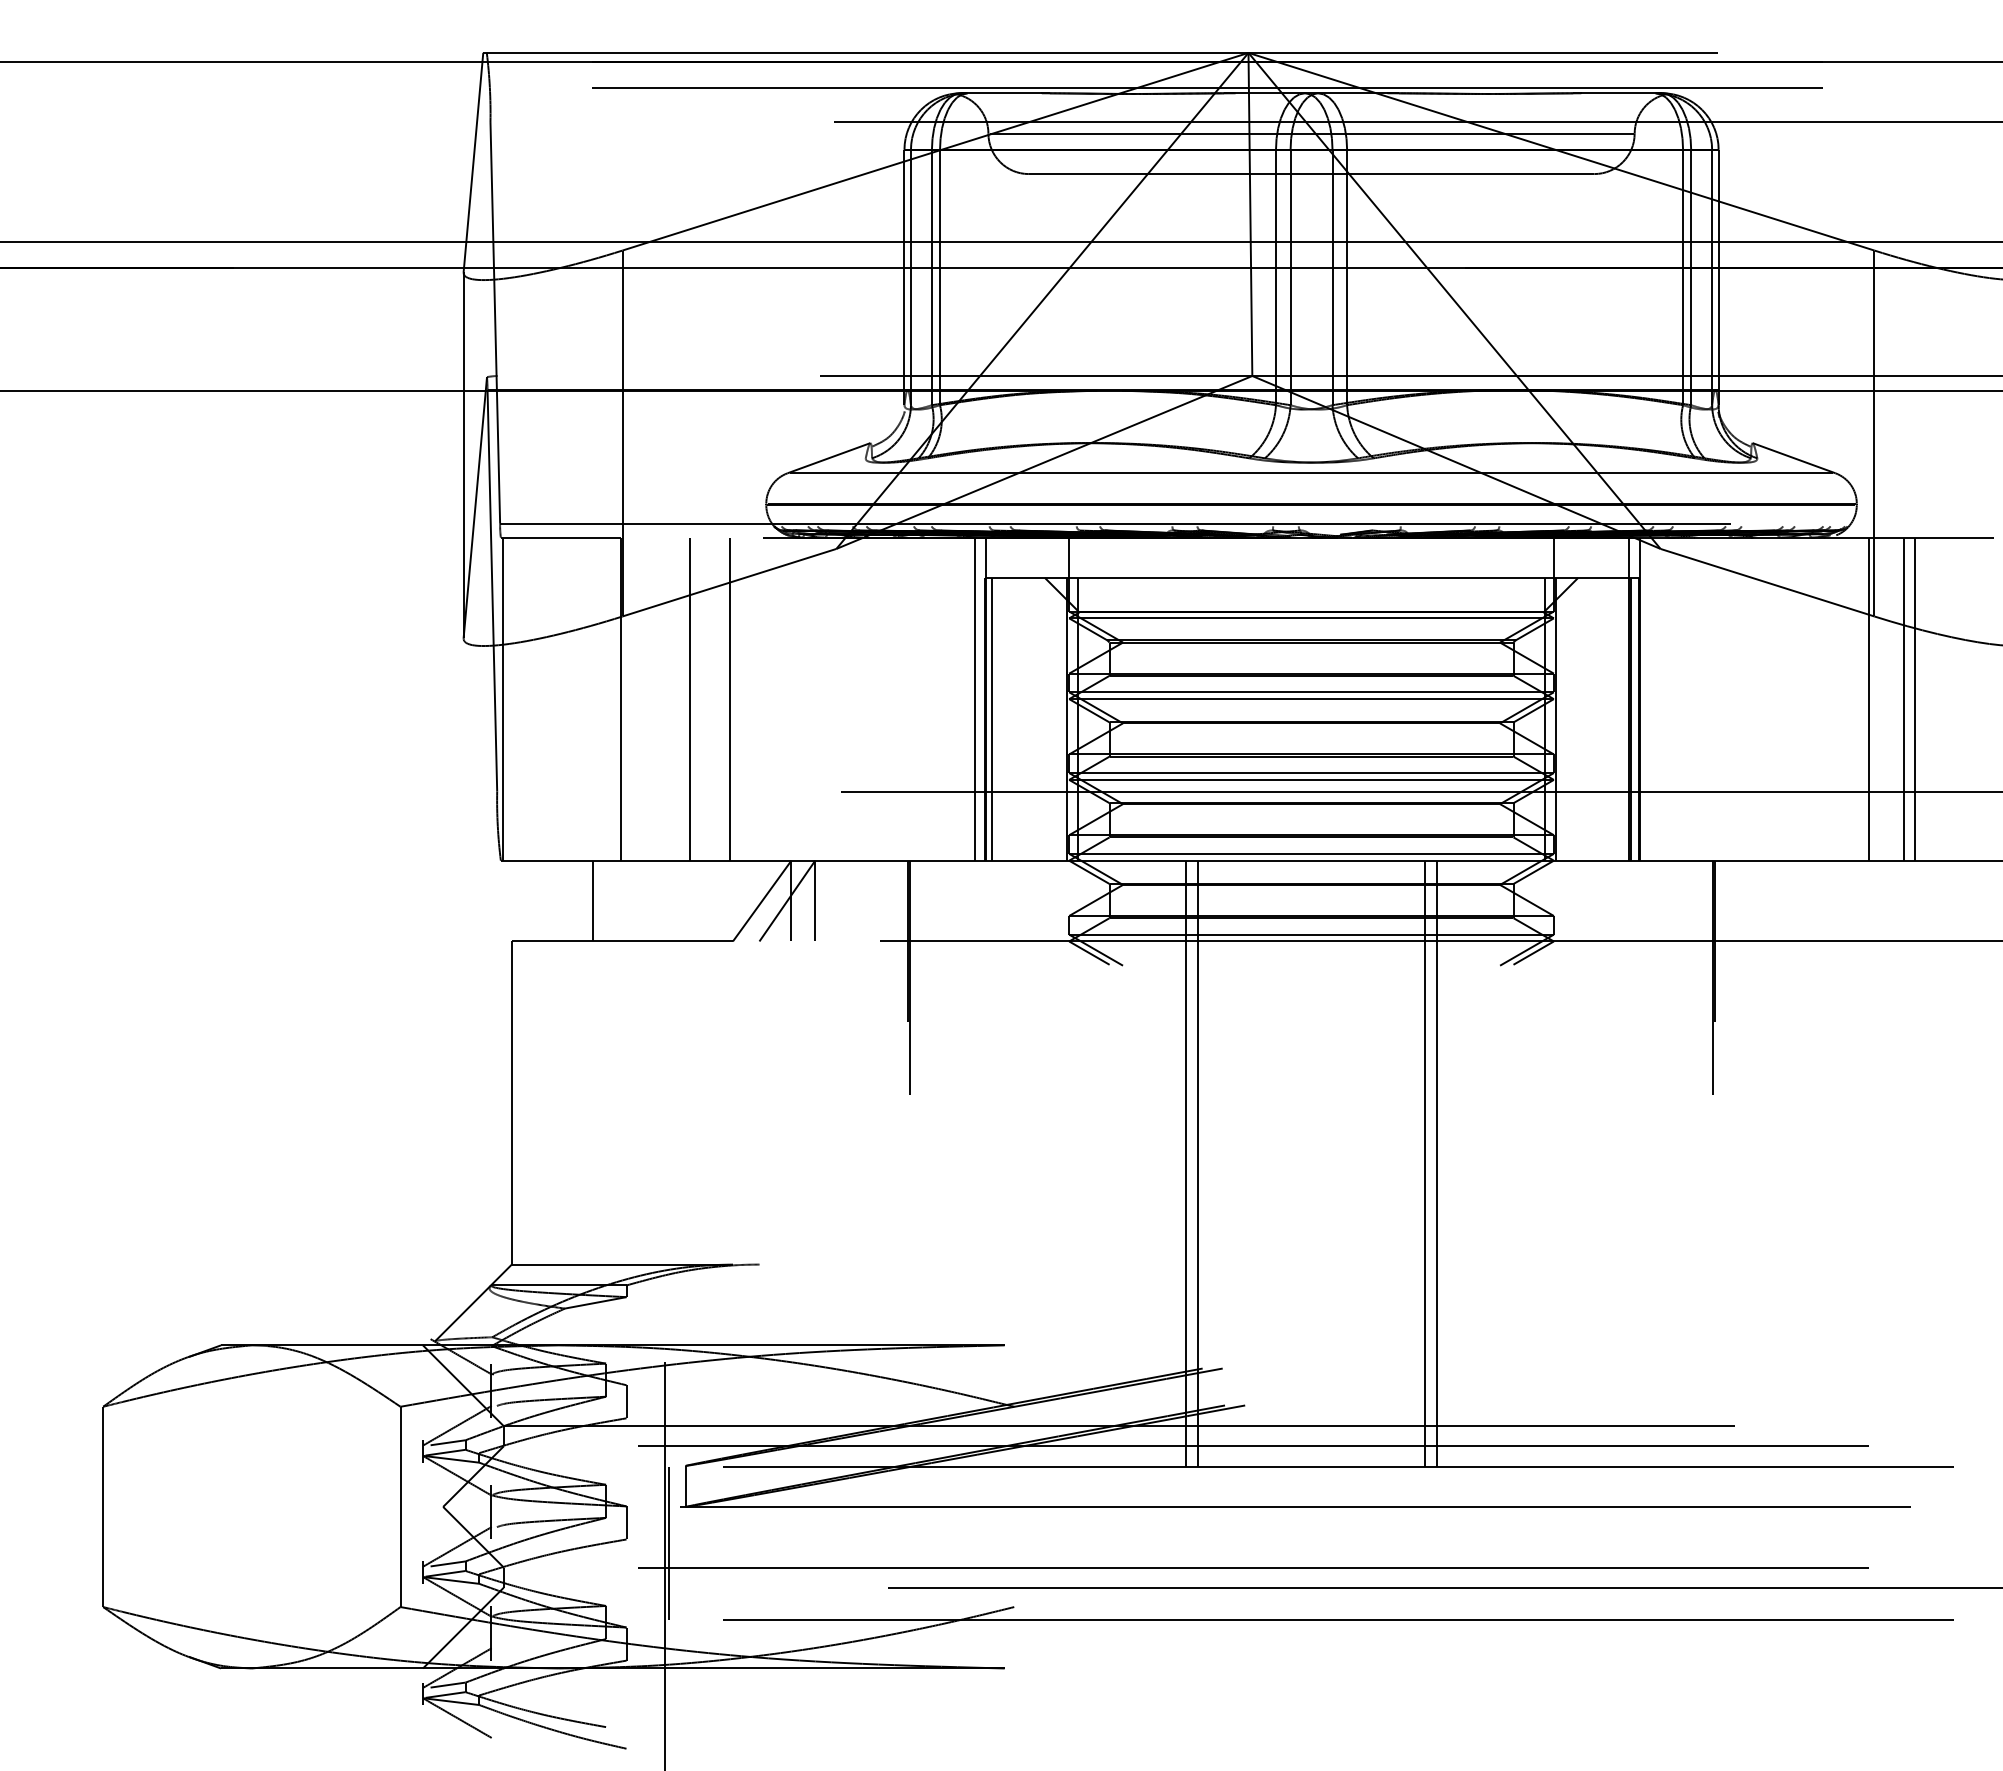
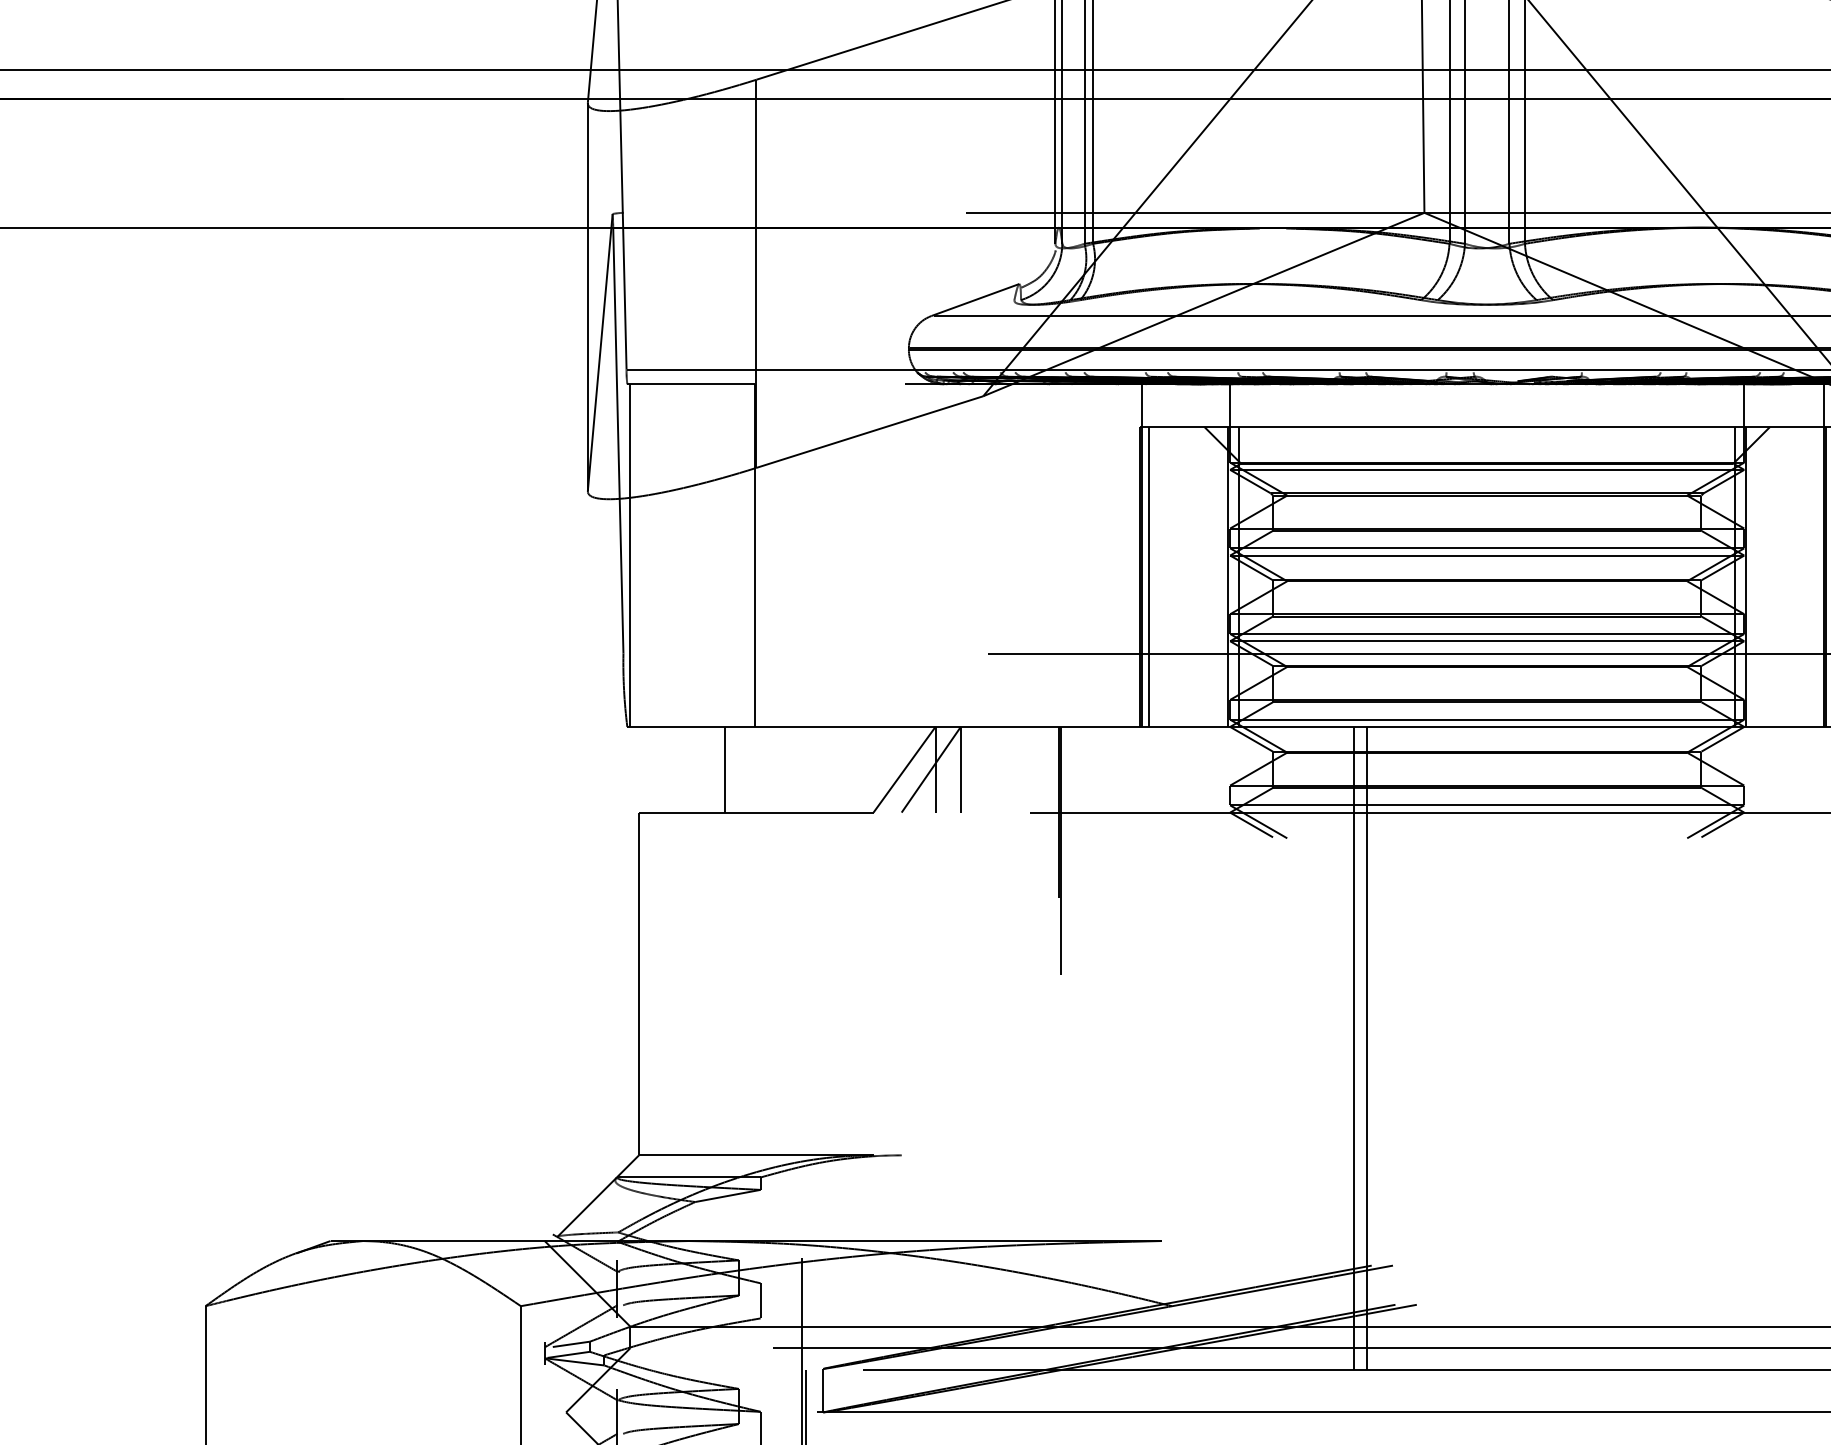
line: (689, 698) -> (827, 554), removed
line: (730, 698) -> (870, 554), removed
line: (975, 698) -> (1130, 554), removed
line: (1424, 1163) -> (1607, 1048), removed
line: (1437, 1163) -> (1620, 1048), removed

